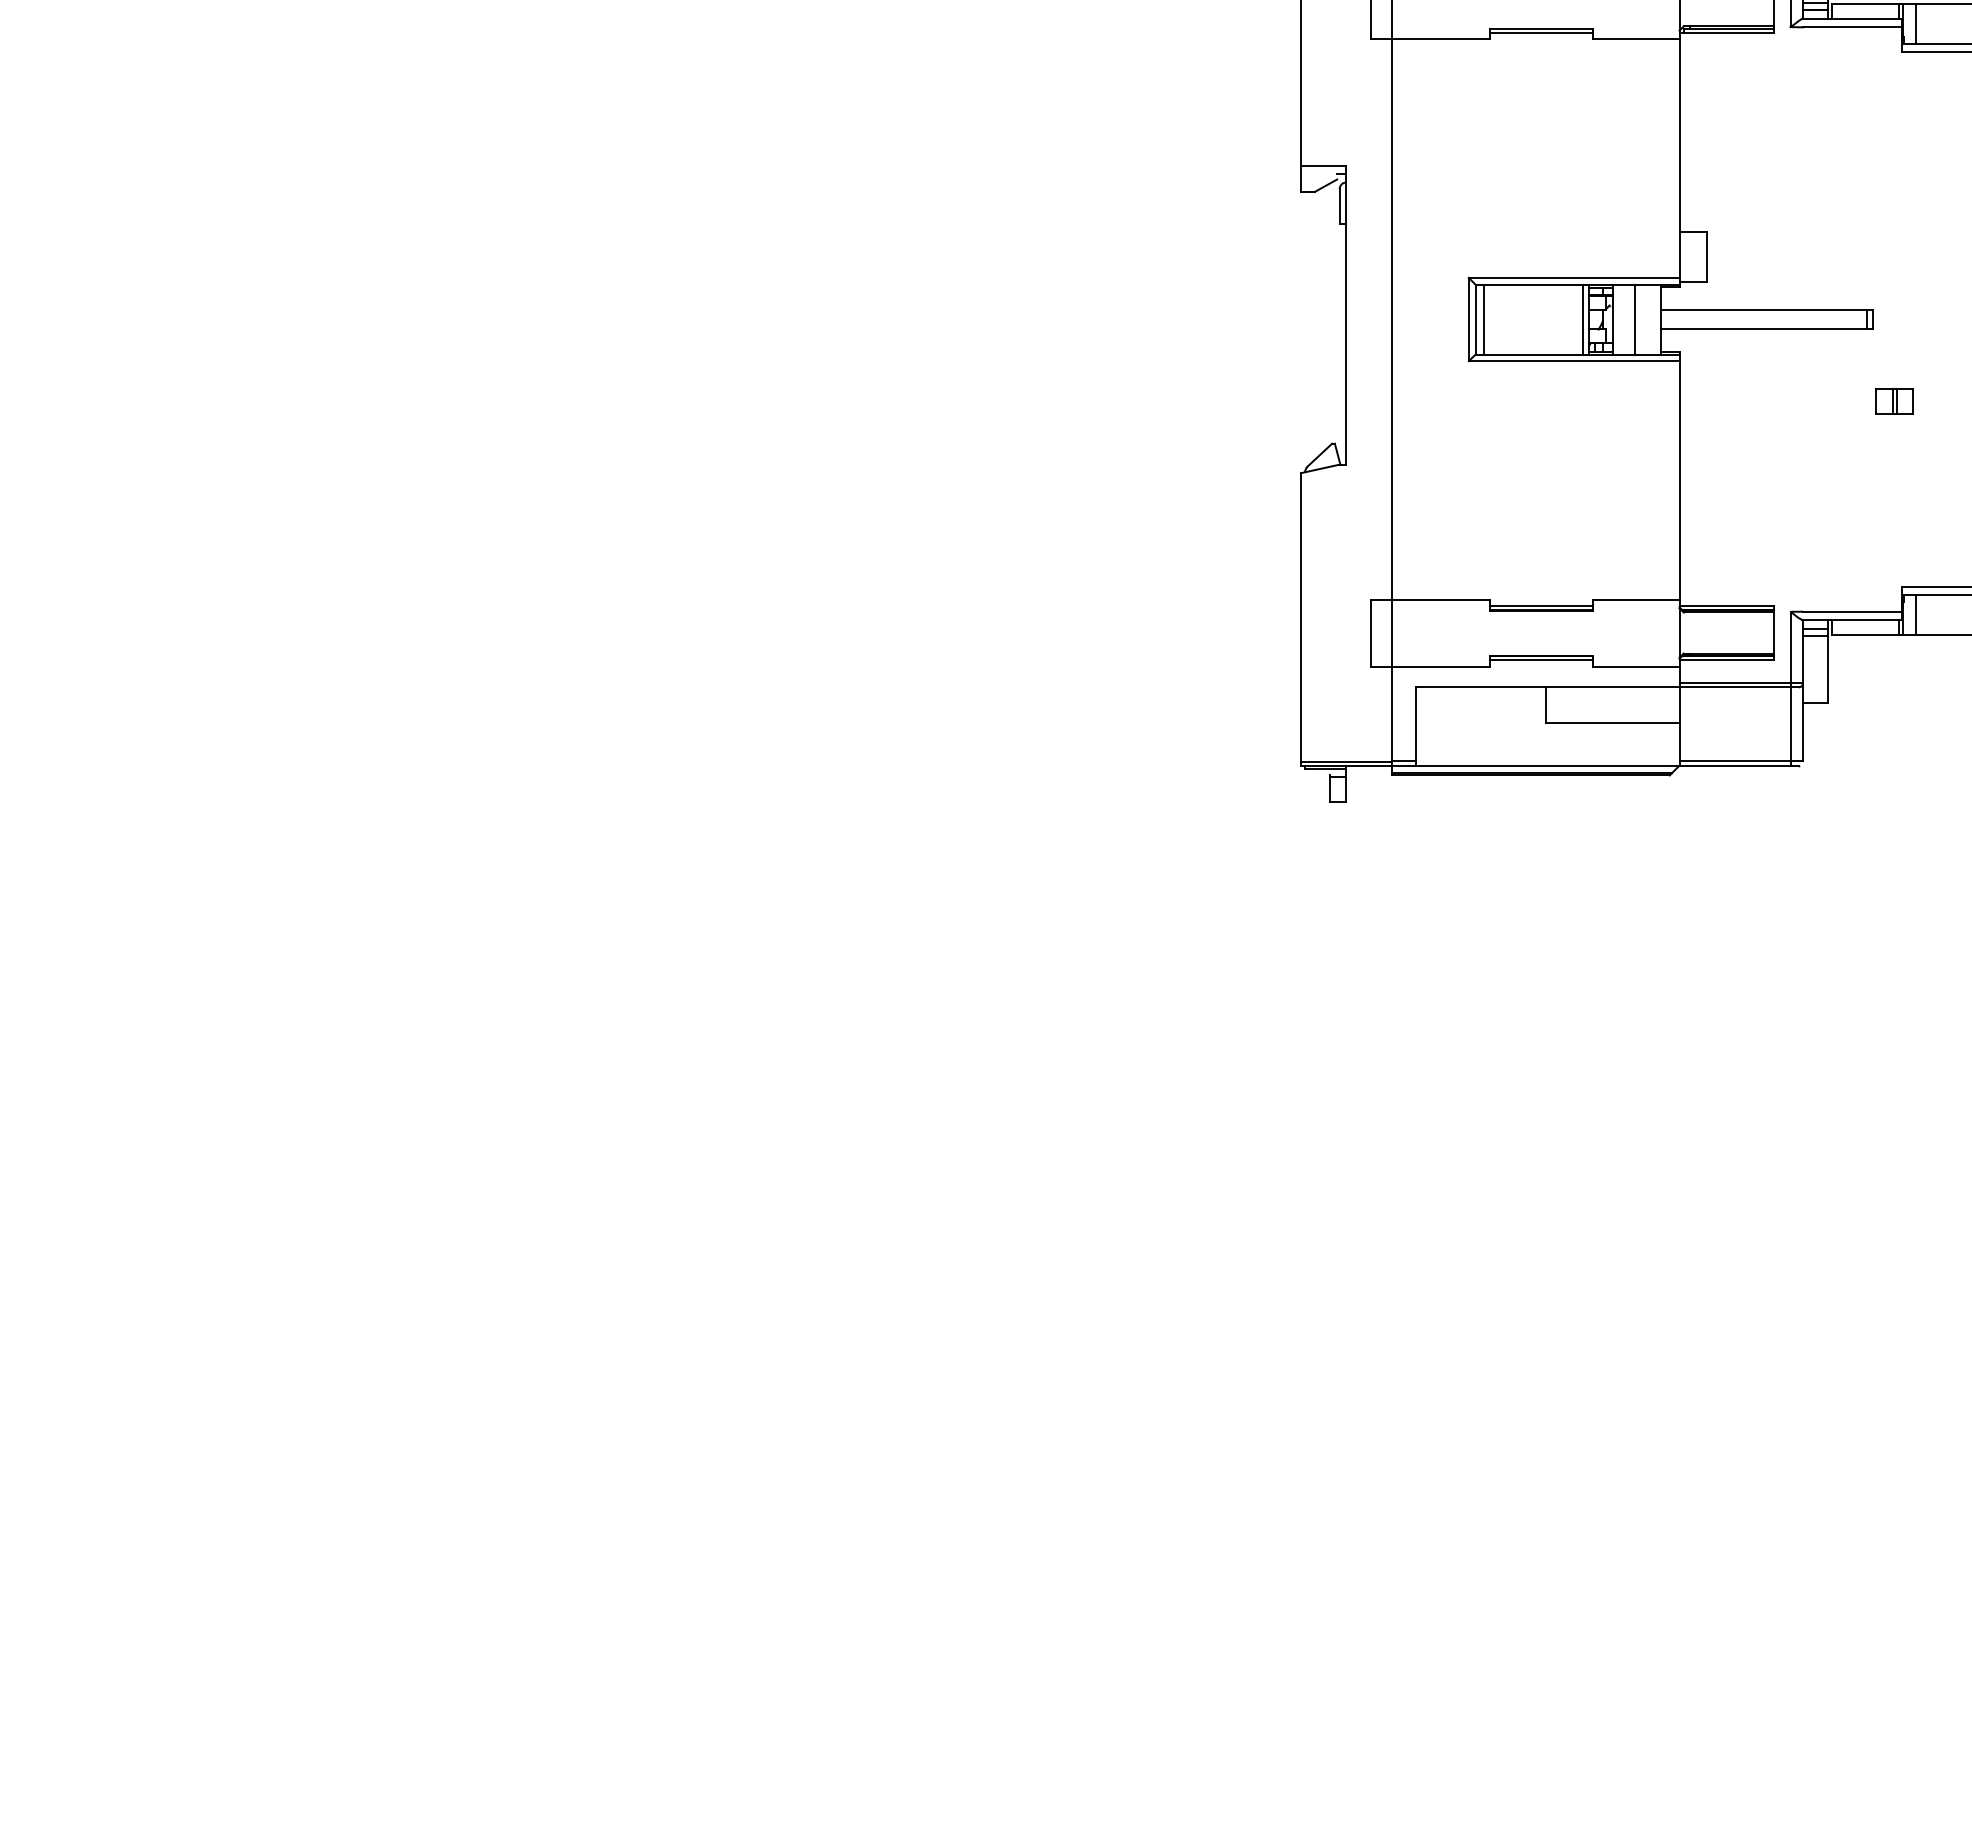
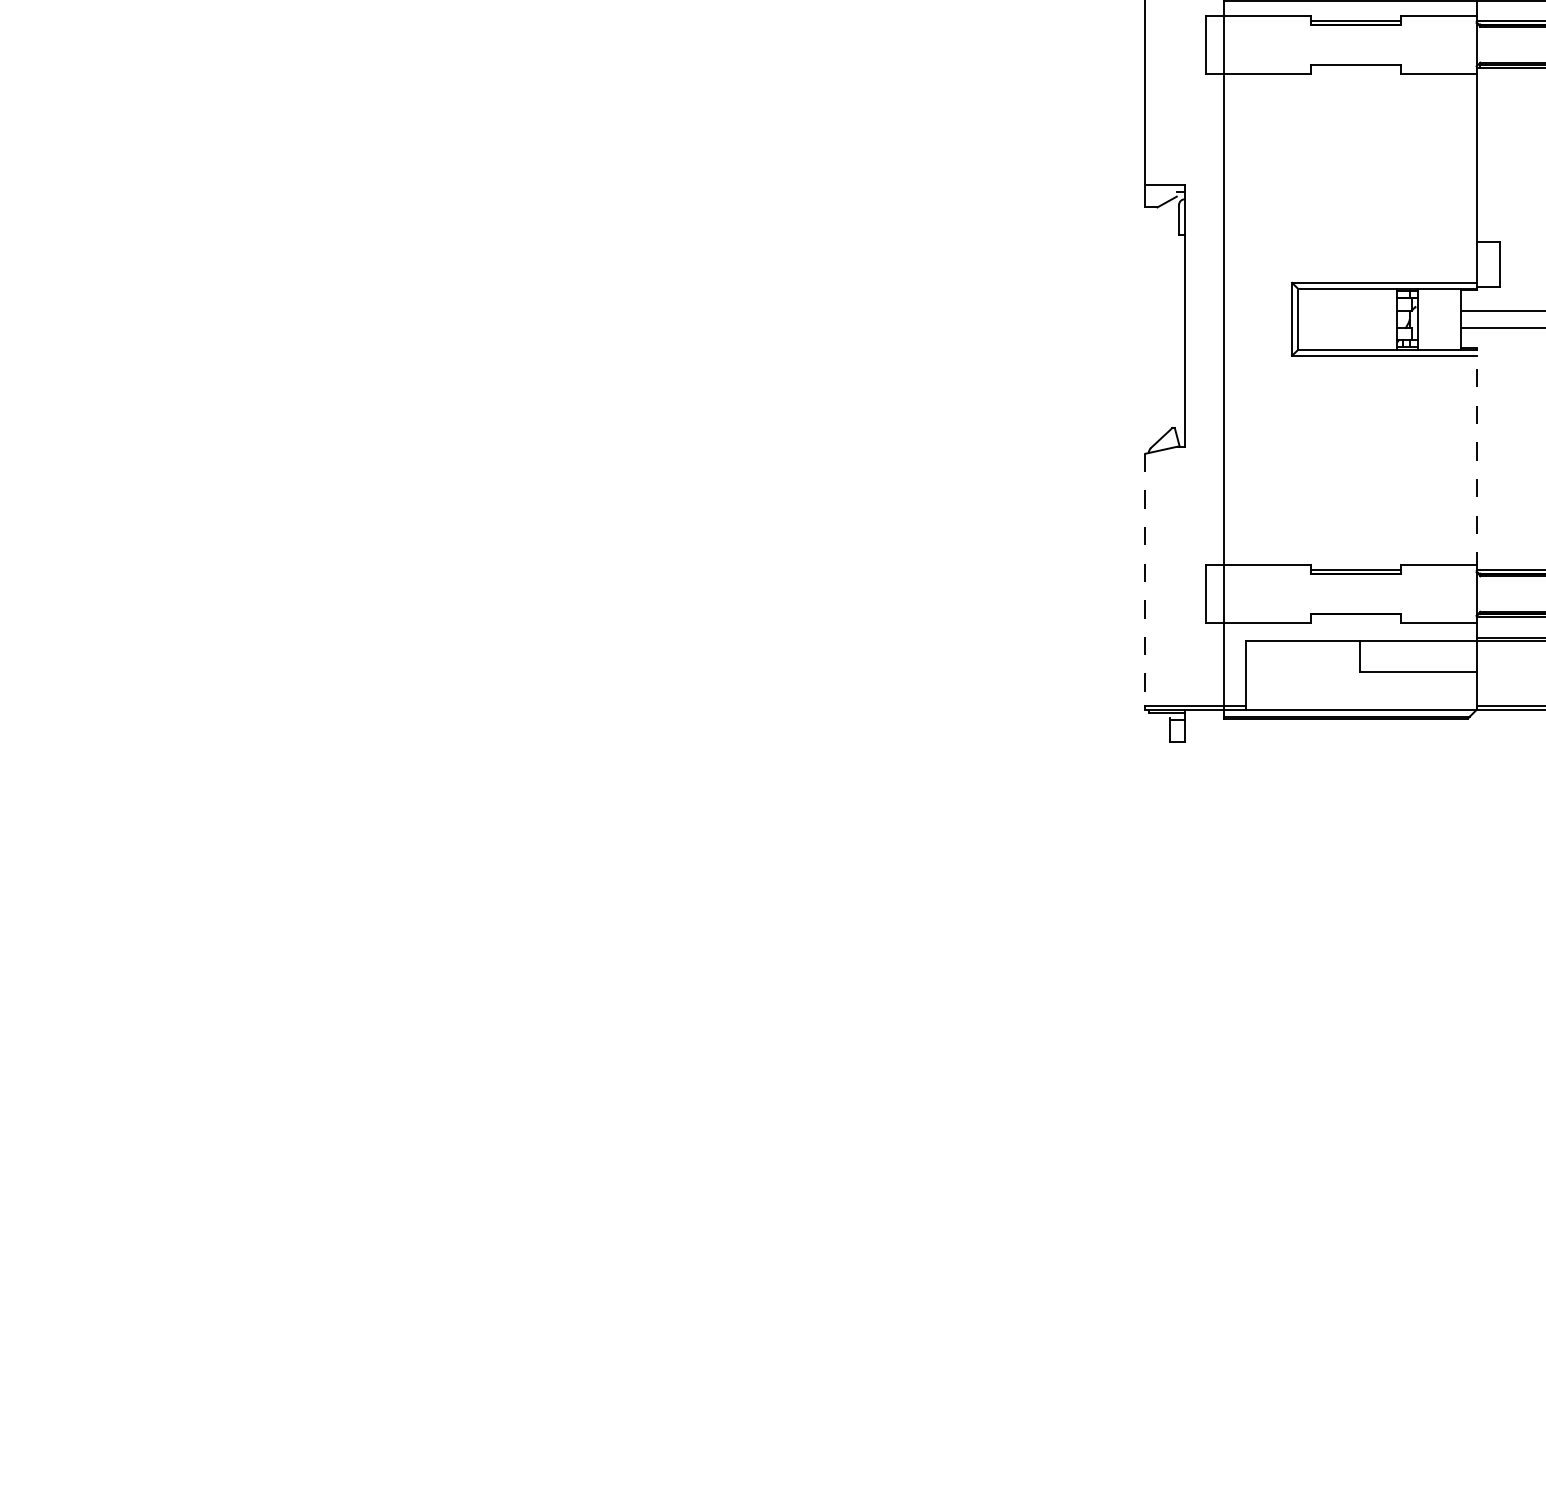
line: (1541, 32) -> (1355, 67), removed
line: (1483, 319) -> (1304, 319), removed
line: (1583, 319) -> (1392, 319), removed
line: (1635, 319) -> (1438, 319), removed
line: (1679, 479) -> (1476, 459), solid -> dashed
line: (1301, 617) -> (1145, 580), solid -> dashed
line: (1541, 659) -> (1355, 616), removed

